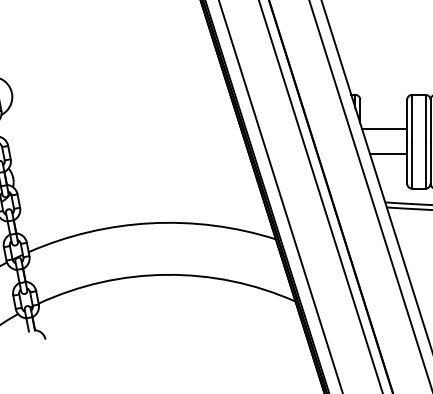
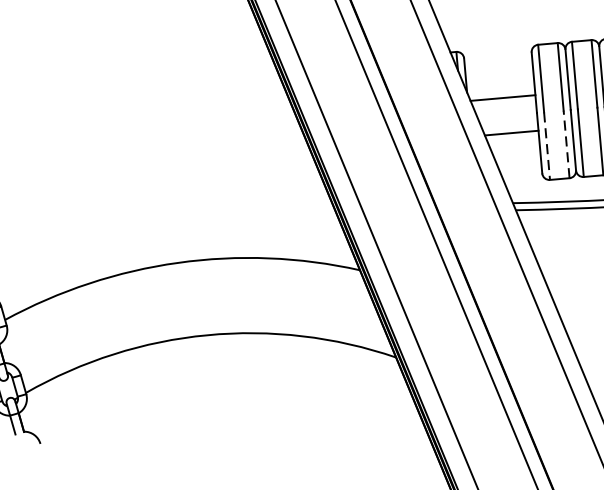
line: (425, 164) -> (566, 143), solid -> dashed
line: (412, 165) -> (547, 146), solid -> dashed

